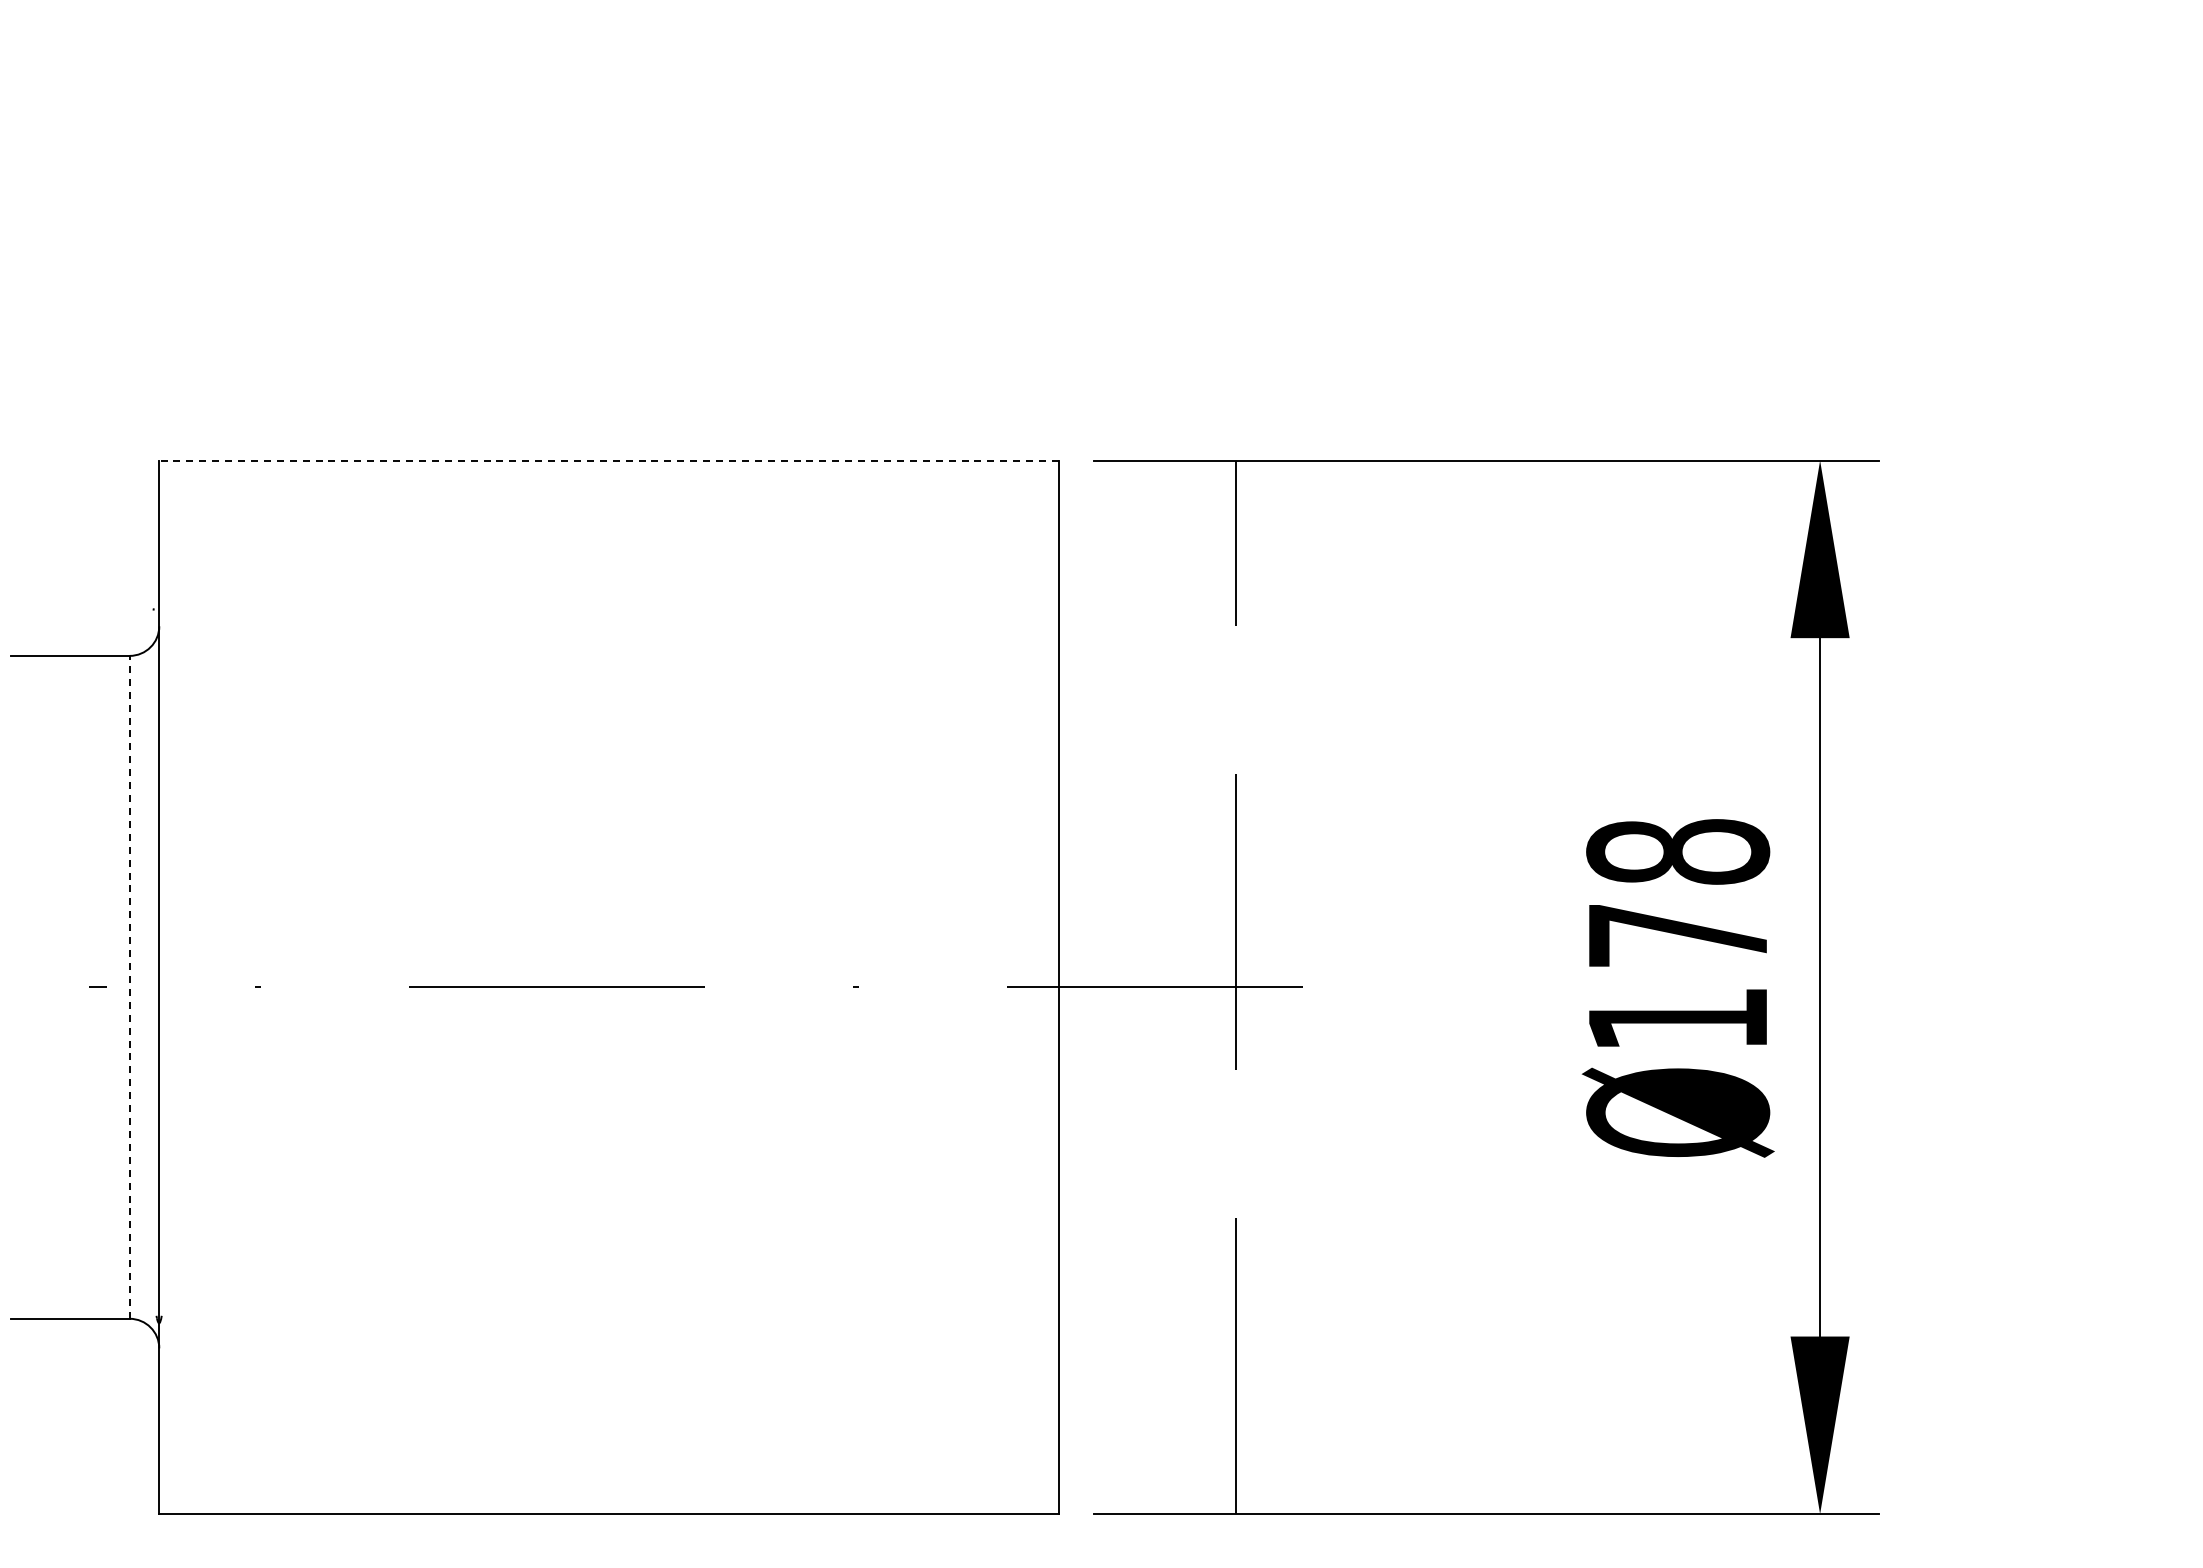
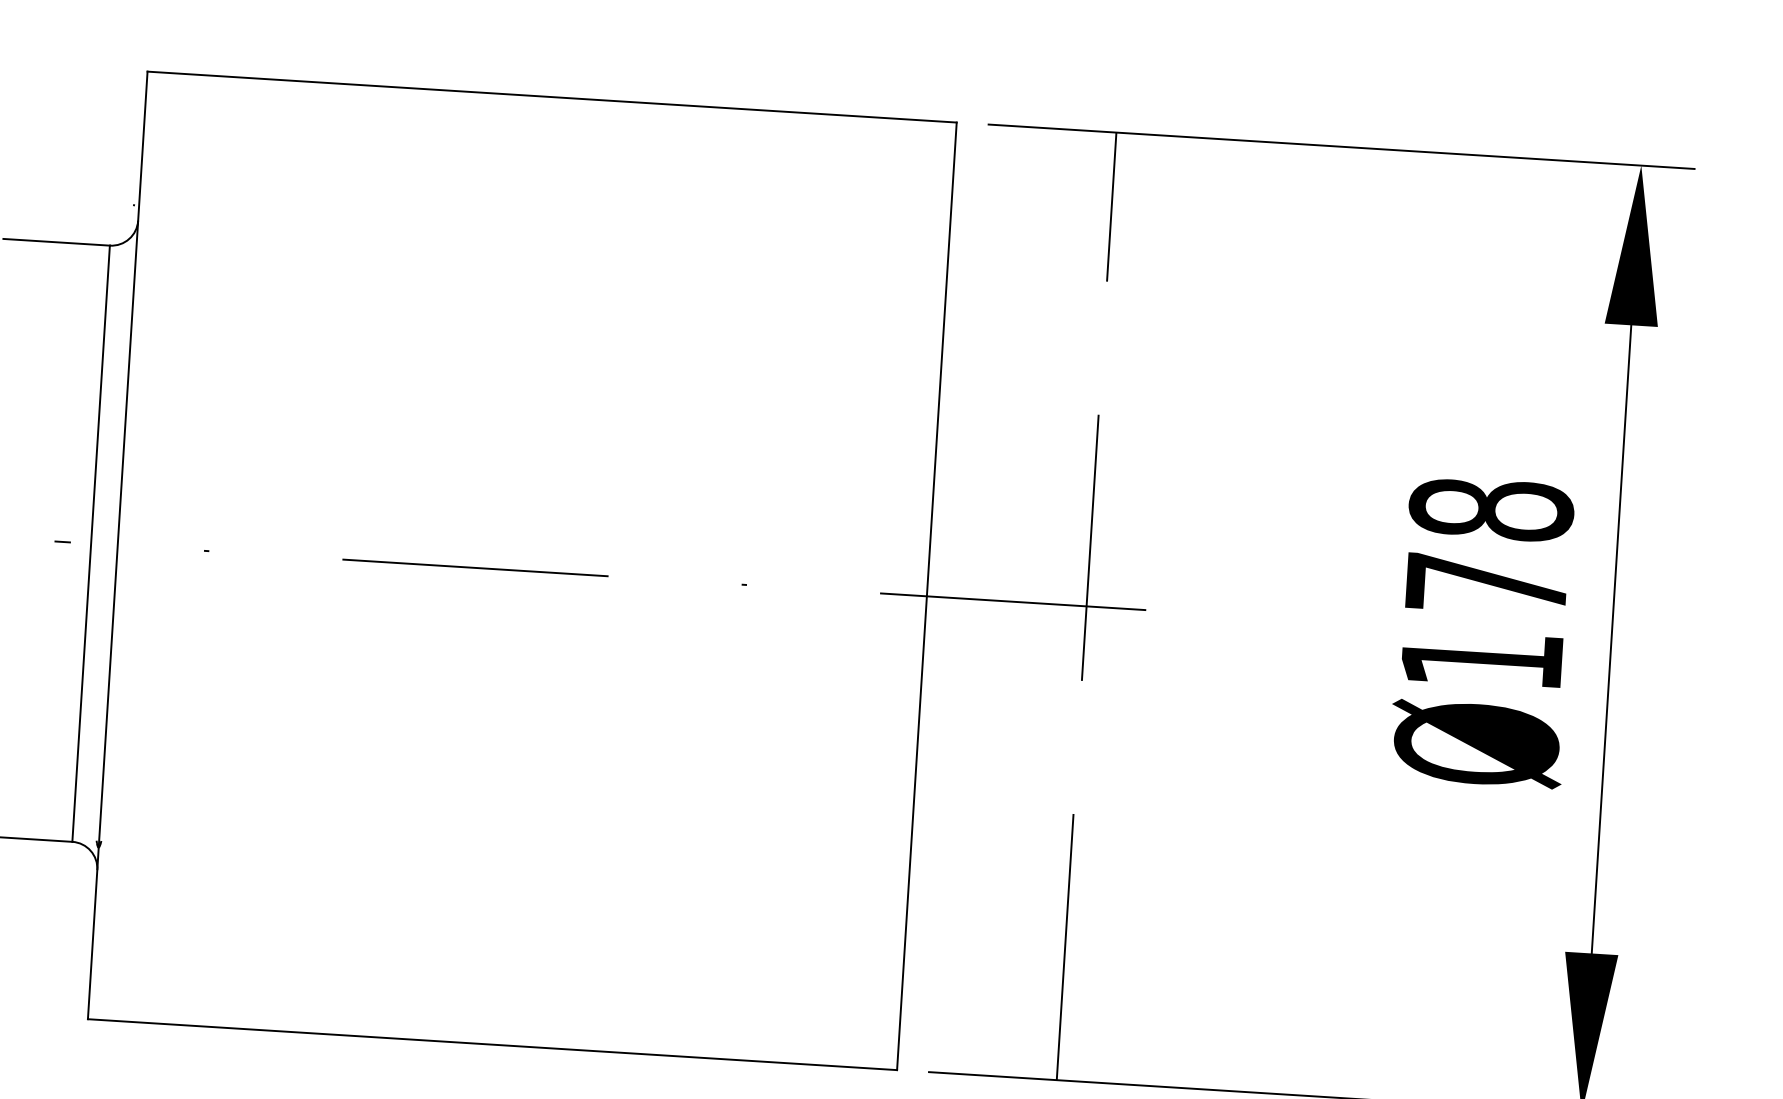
line: (609, 460) -> (552, 97), dashed -> solid
line: (129, 986) -> (90, 542), dashed -> solid

